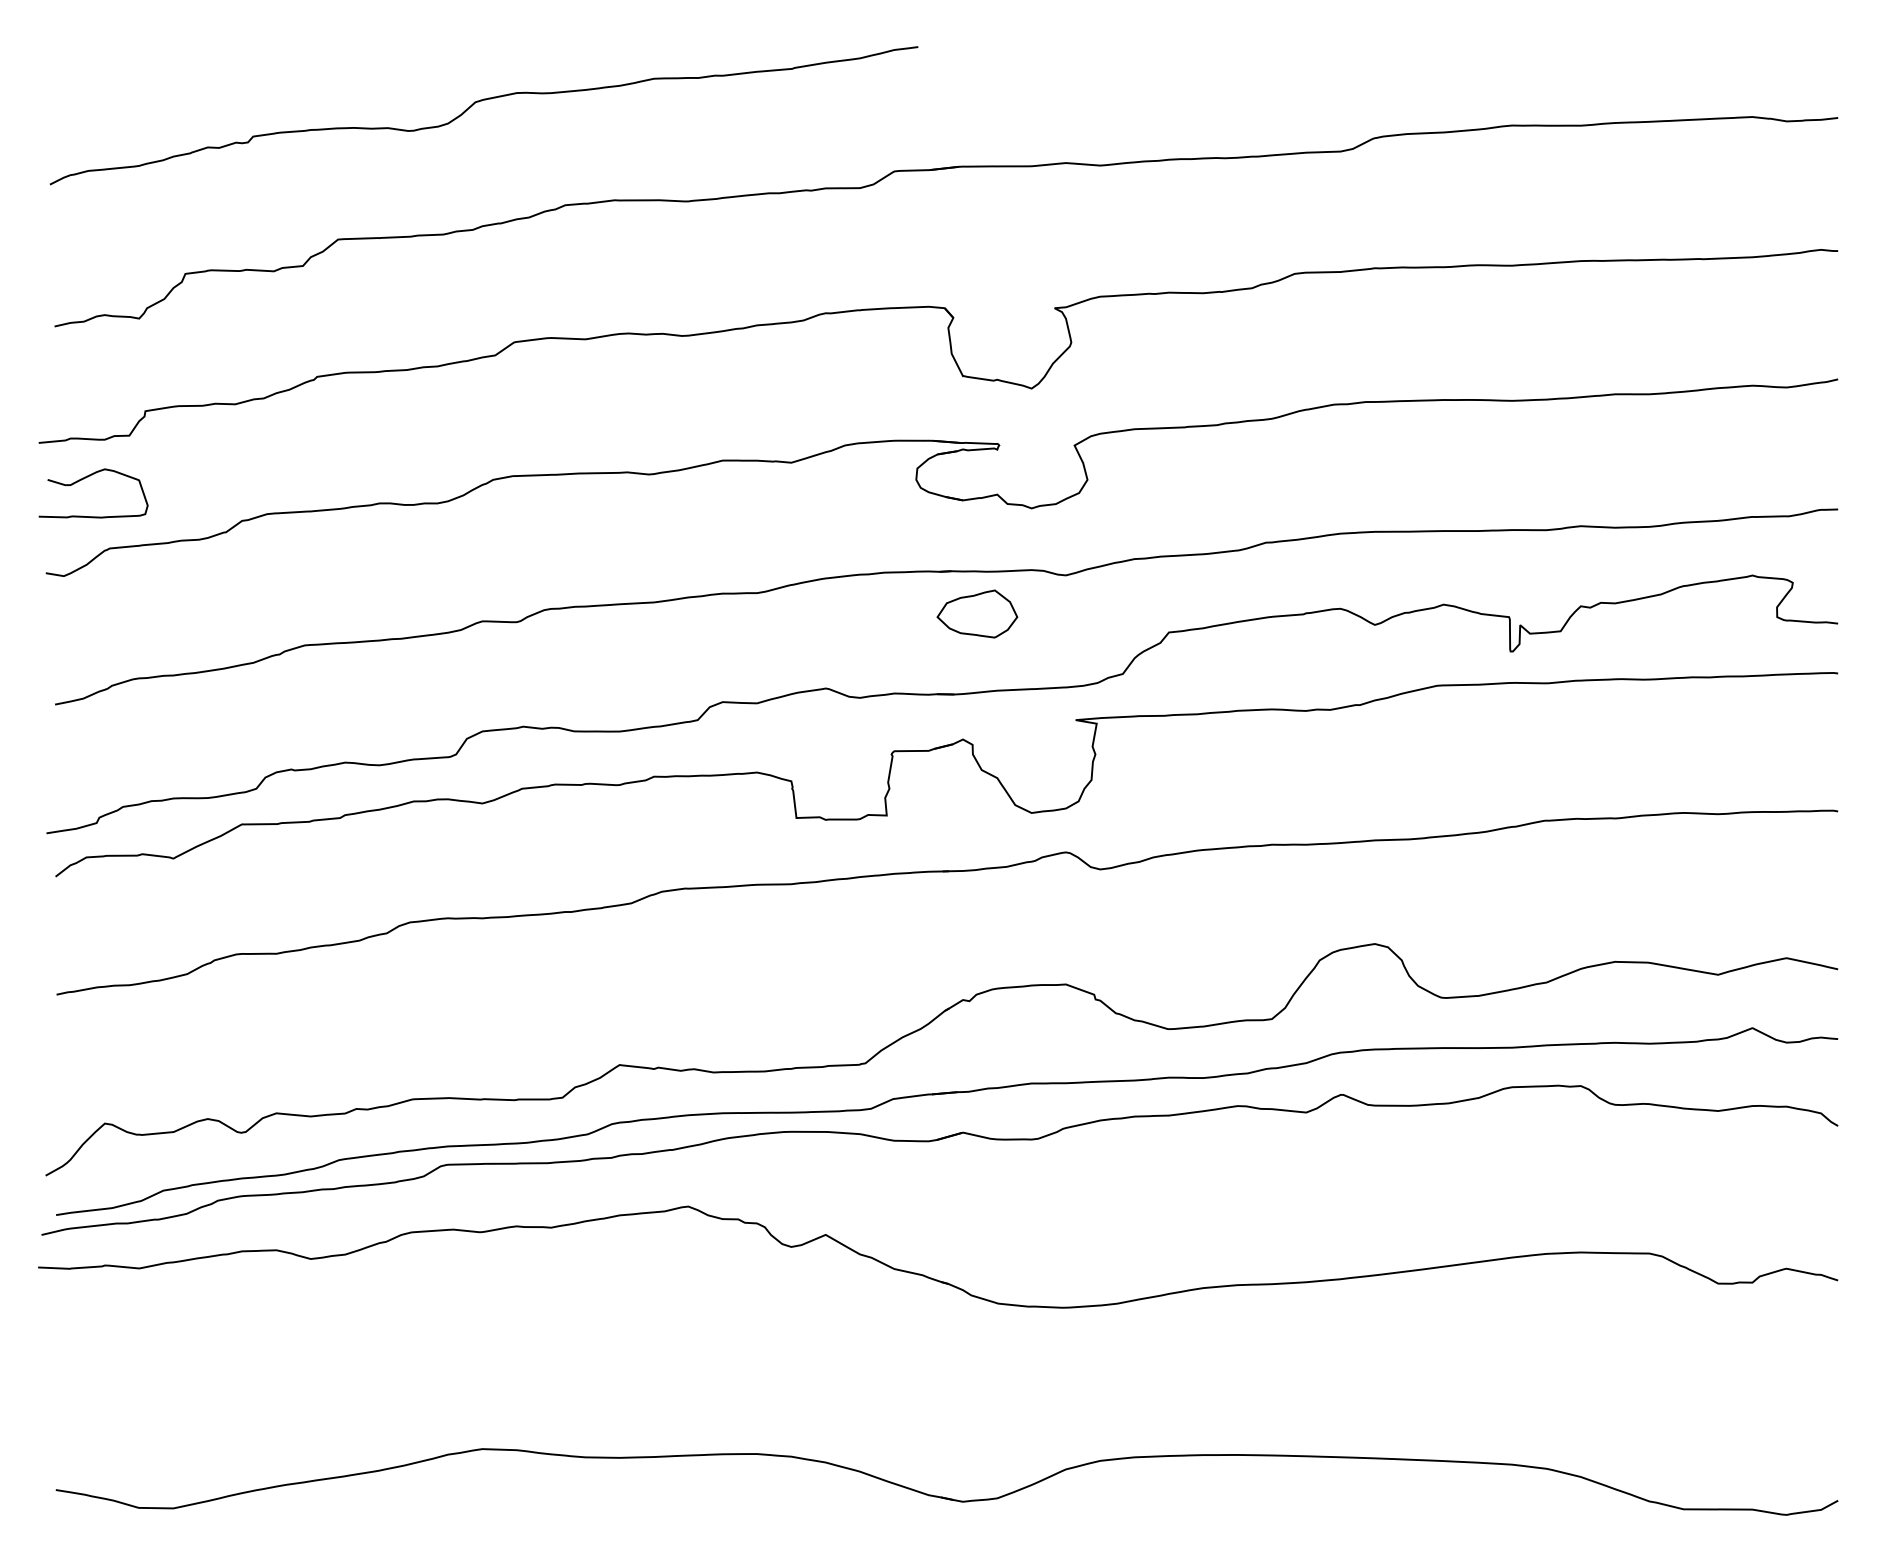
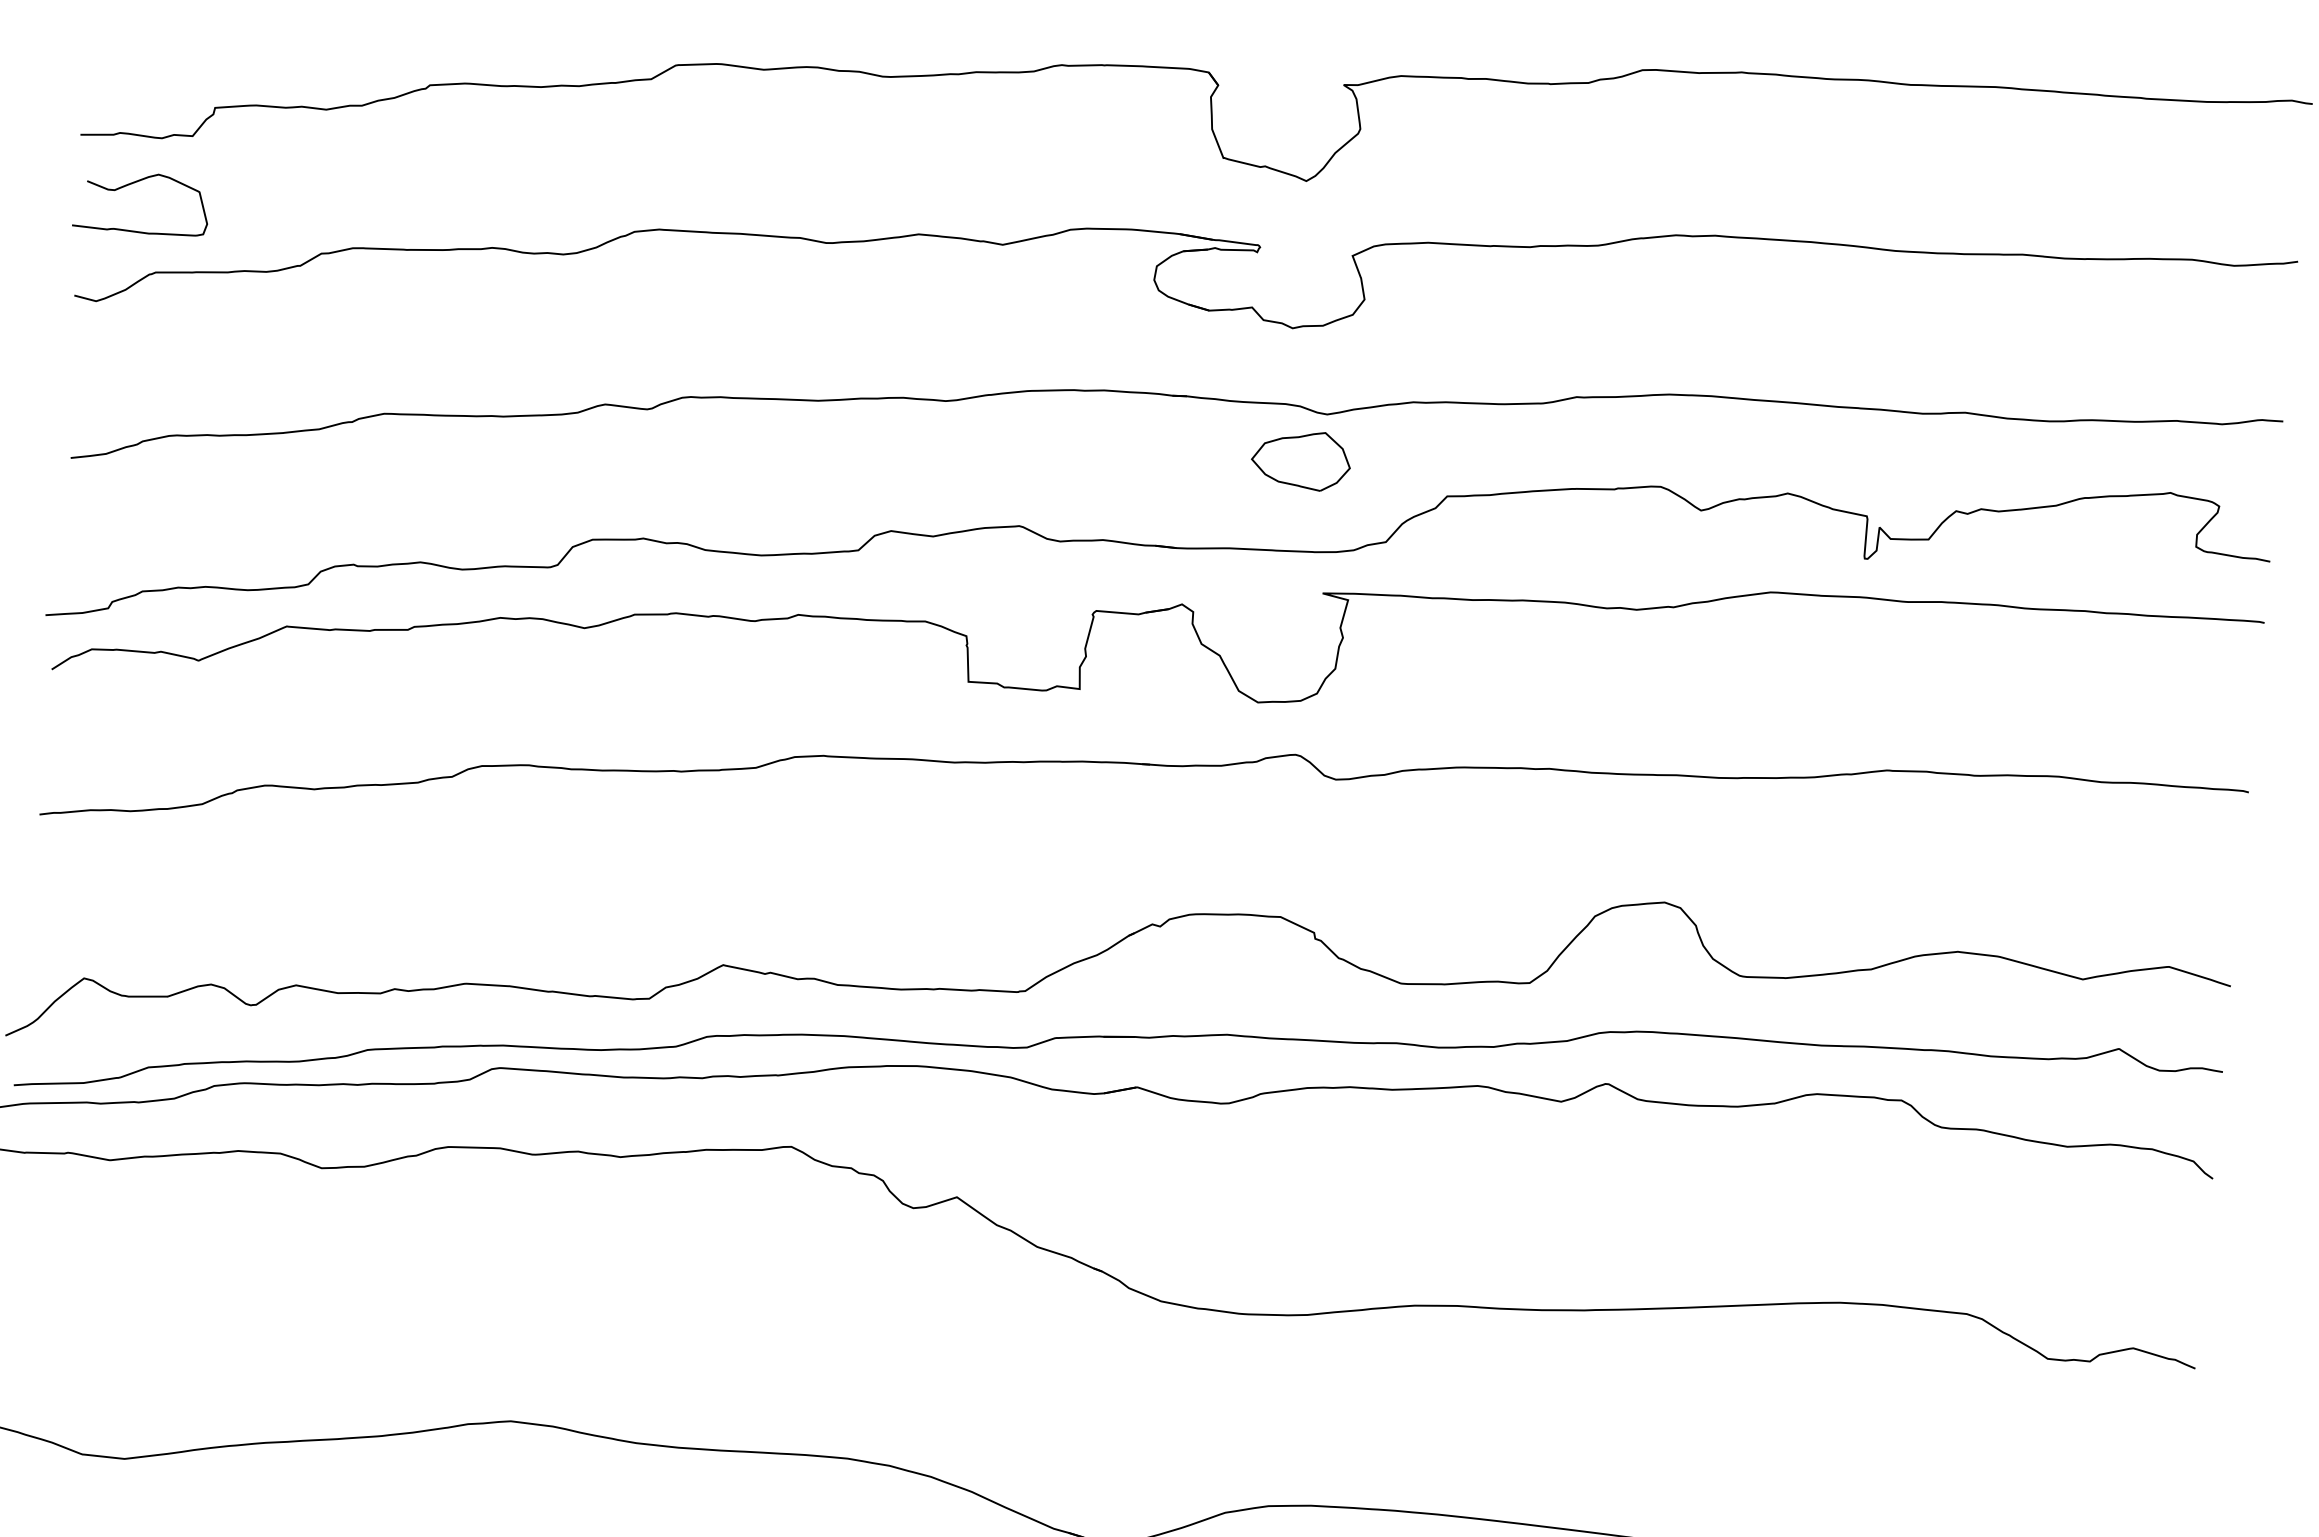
part: (977, 613) -> (1301, 459), moved

